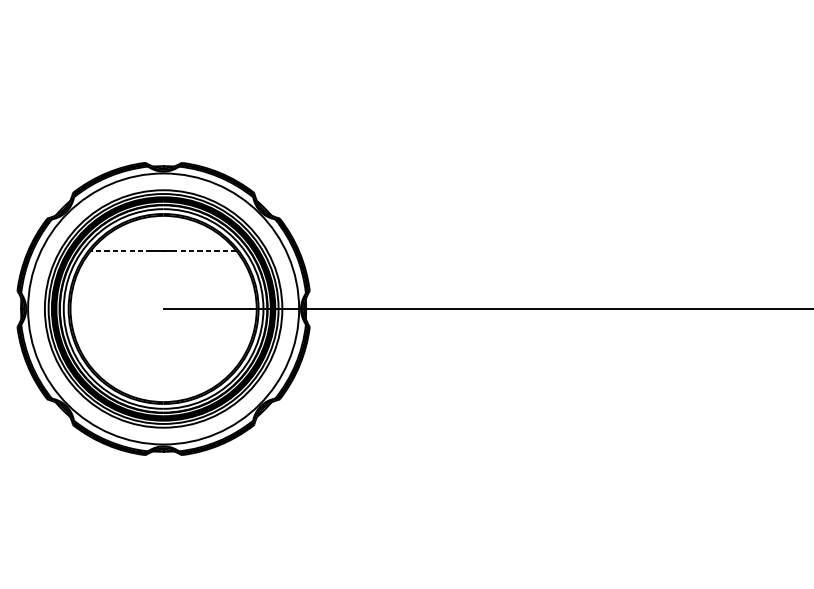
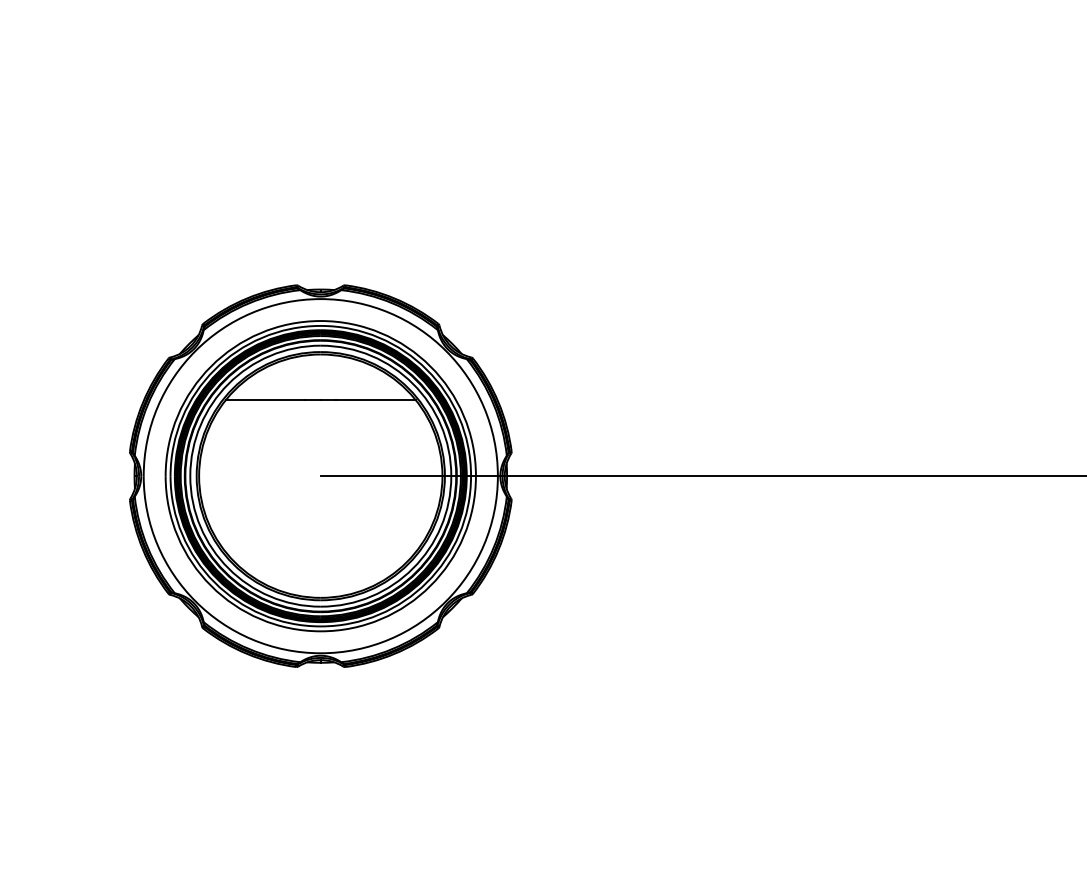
line: (121, 251) -> (265, 400), dashed -> solid
line: (206, 251) -> (376, 400), dashed -> solid

